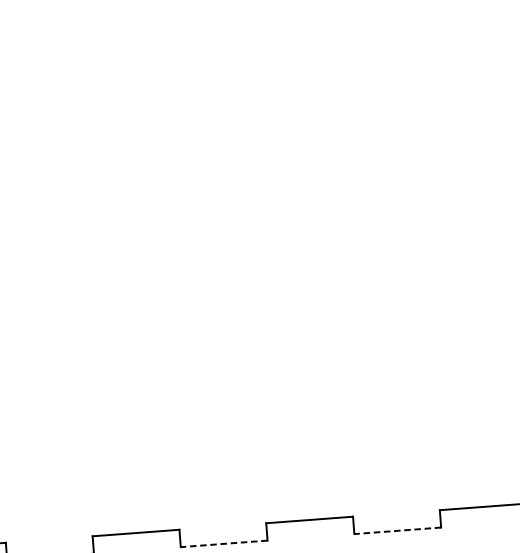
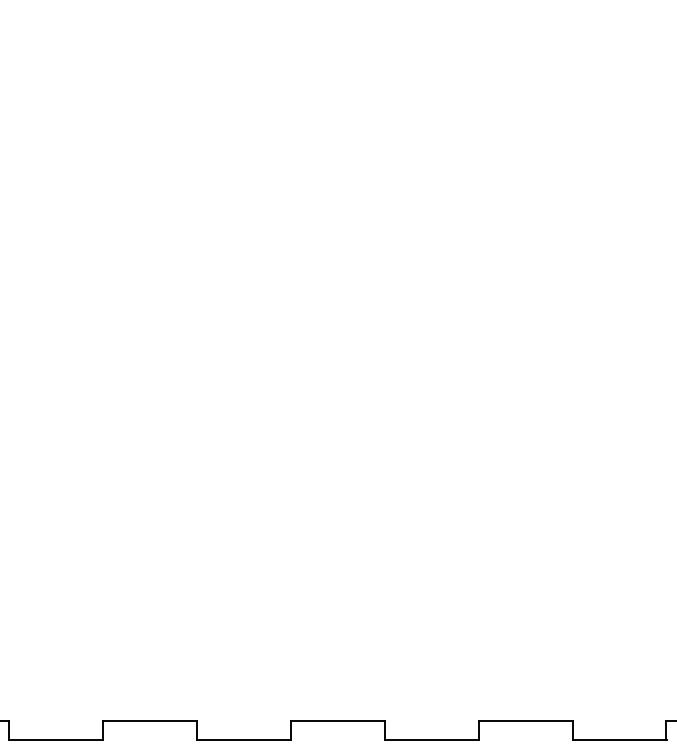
line: (397, 530) -> (431, 739), dashed -> solid
line: (224, 543) -> (244, 739), dashed -> solid

